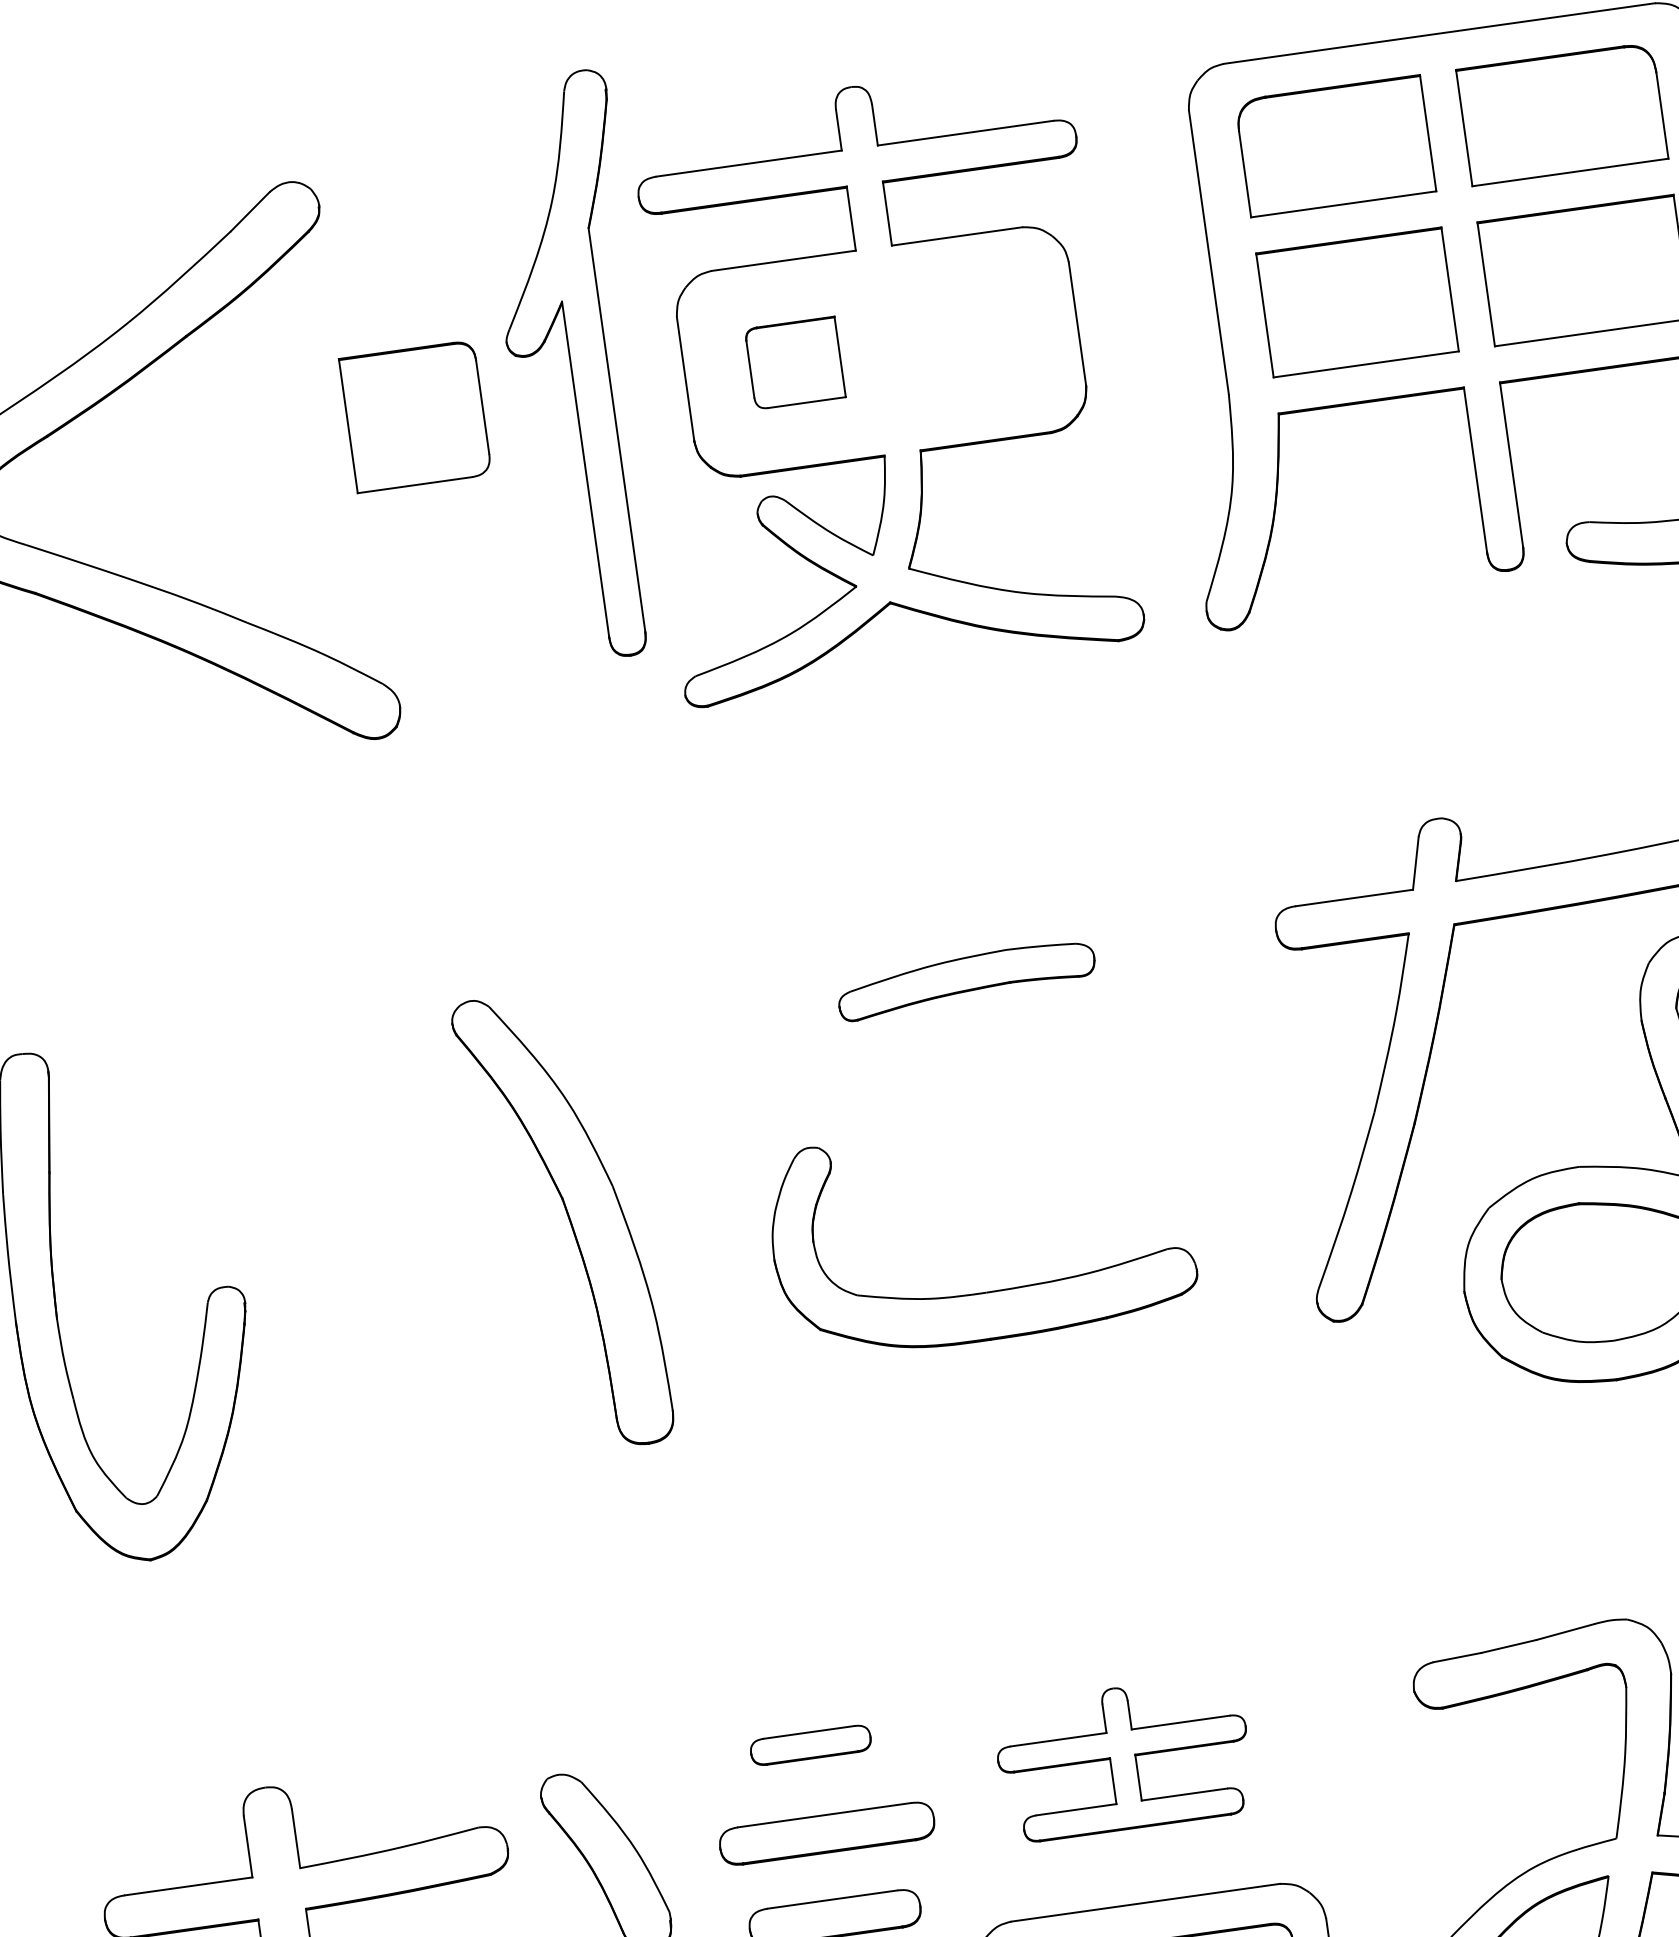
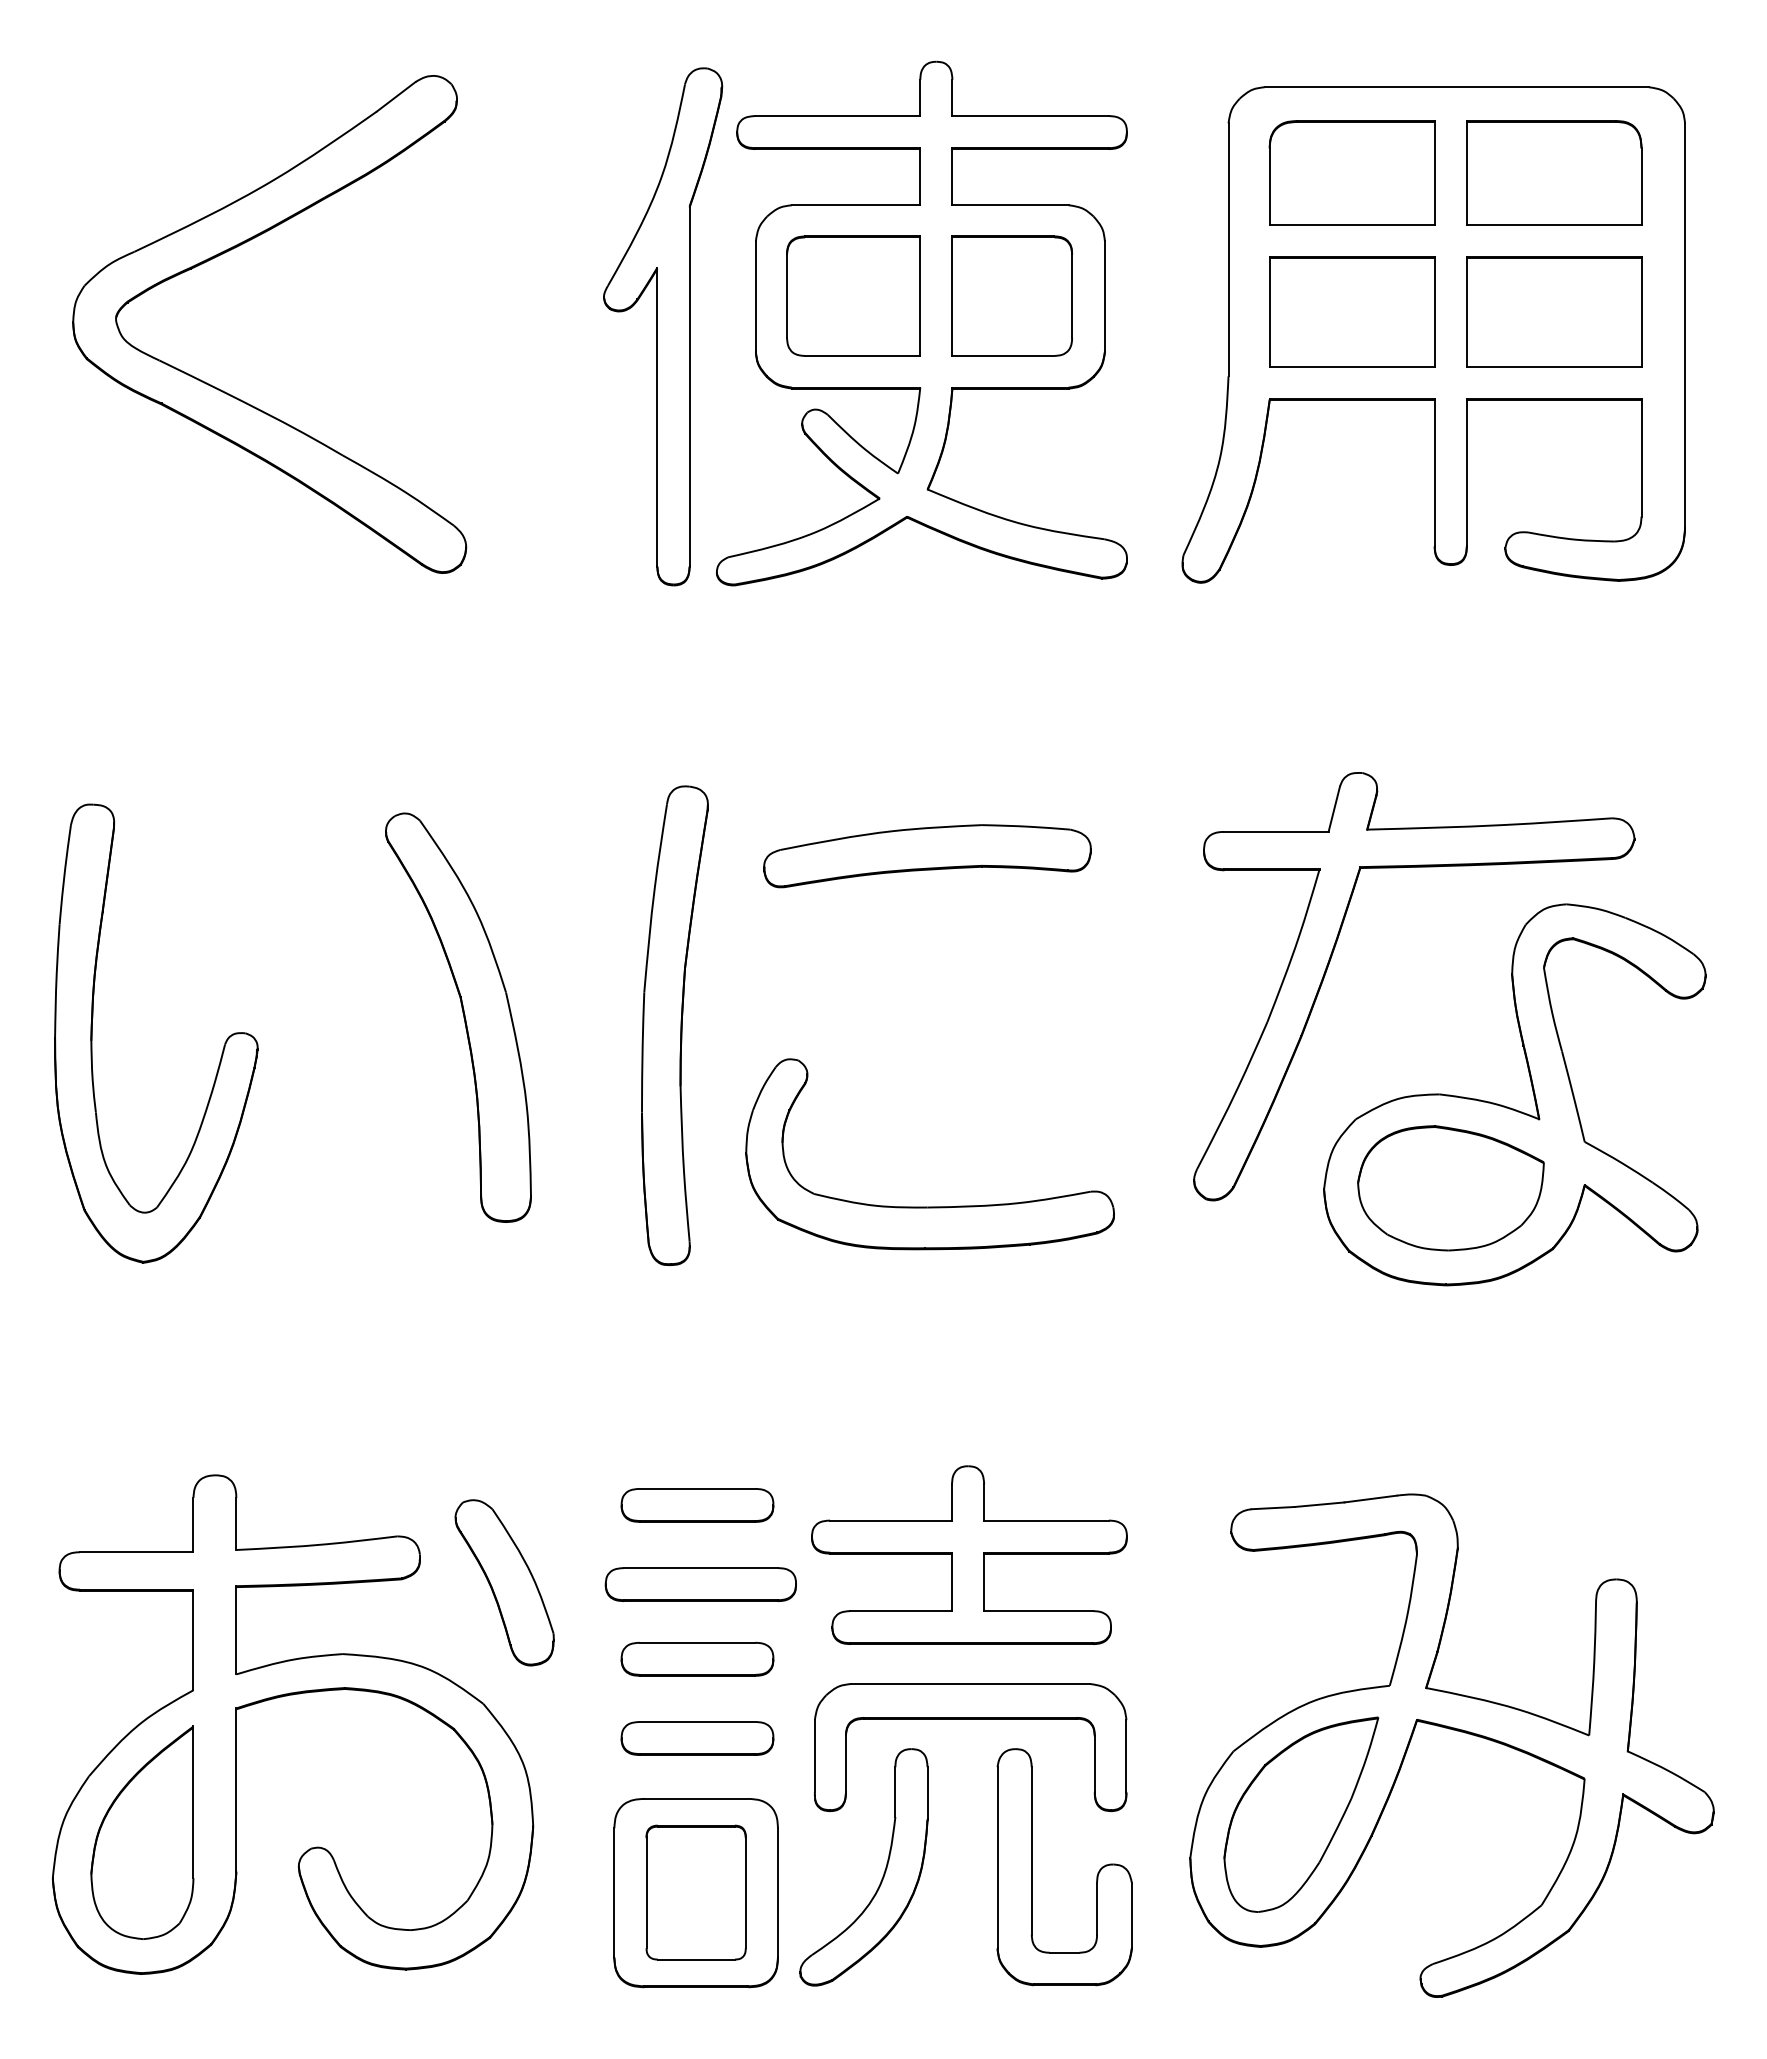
part: (795, 362) -> (853, 295), size x1.67
part: (578, 366) -> (663, 326), moved
part: (414, 416) -> (1011, 295), moved
part: (966, 980) -> (927, 856), size x1.43
part: (709, 1210) -> (674, 1025), added
part: (563, 1221) -> (458, 1017), moved
part: (988, 1291) -> (929, 1206), moved
part: (810, 1745) -> (697, 1505), size x1.43
part: (1123, 1757) -> (969, 1554), size x1.43

